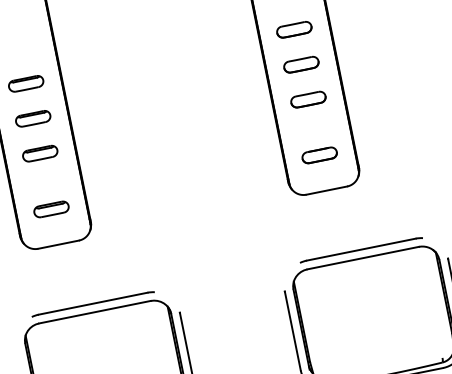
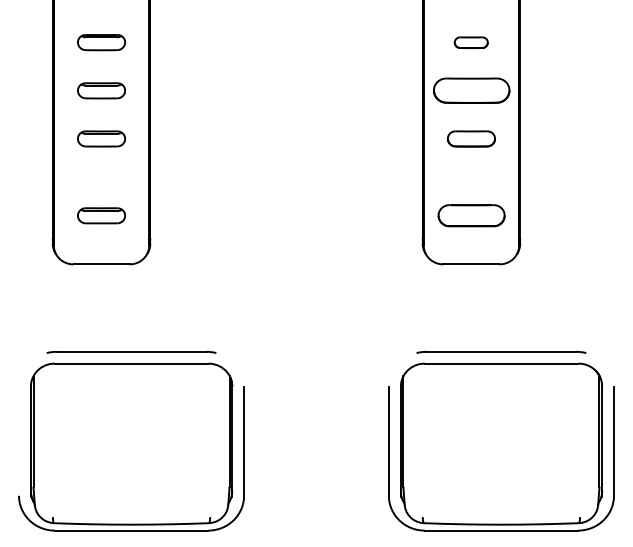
part: (293, 29) -> (470, 42), size x0.7
part: (300, 64) -> (470, 90), size x1.6
part: (318, 155) -> (470, 215), size x1.4

